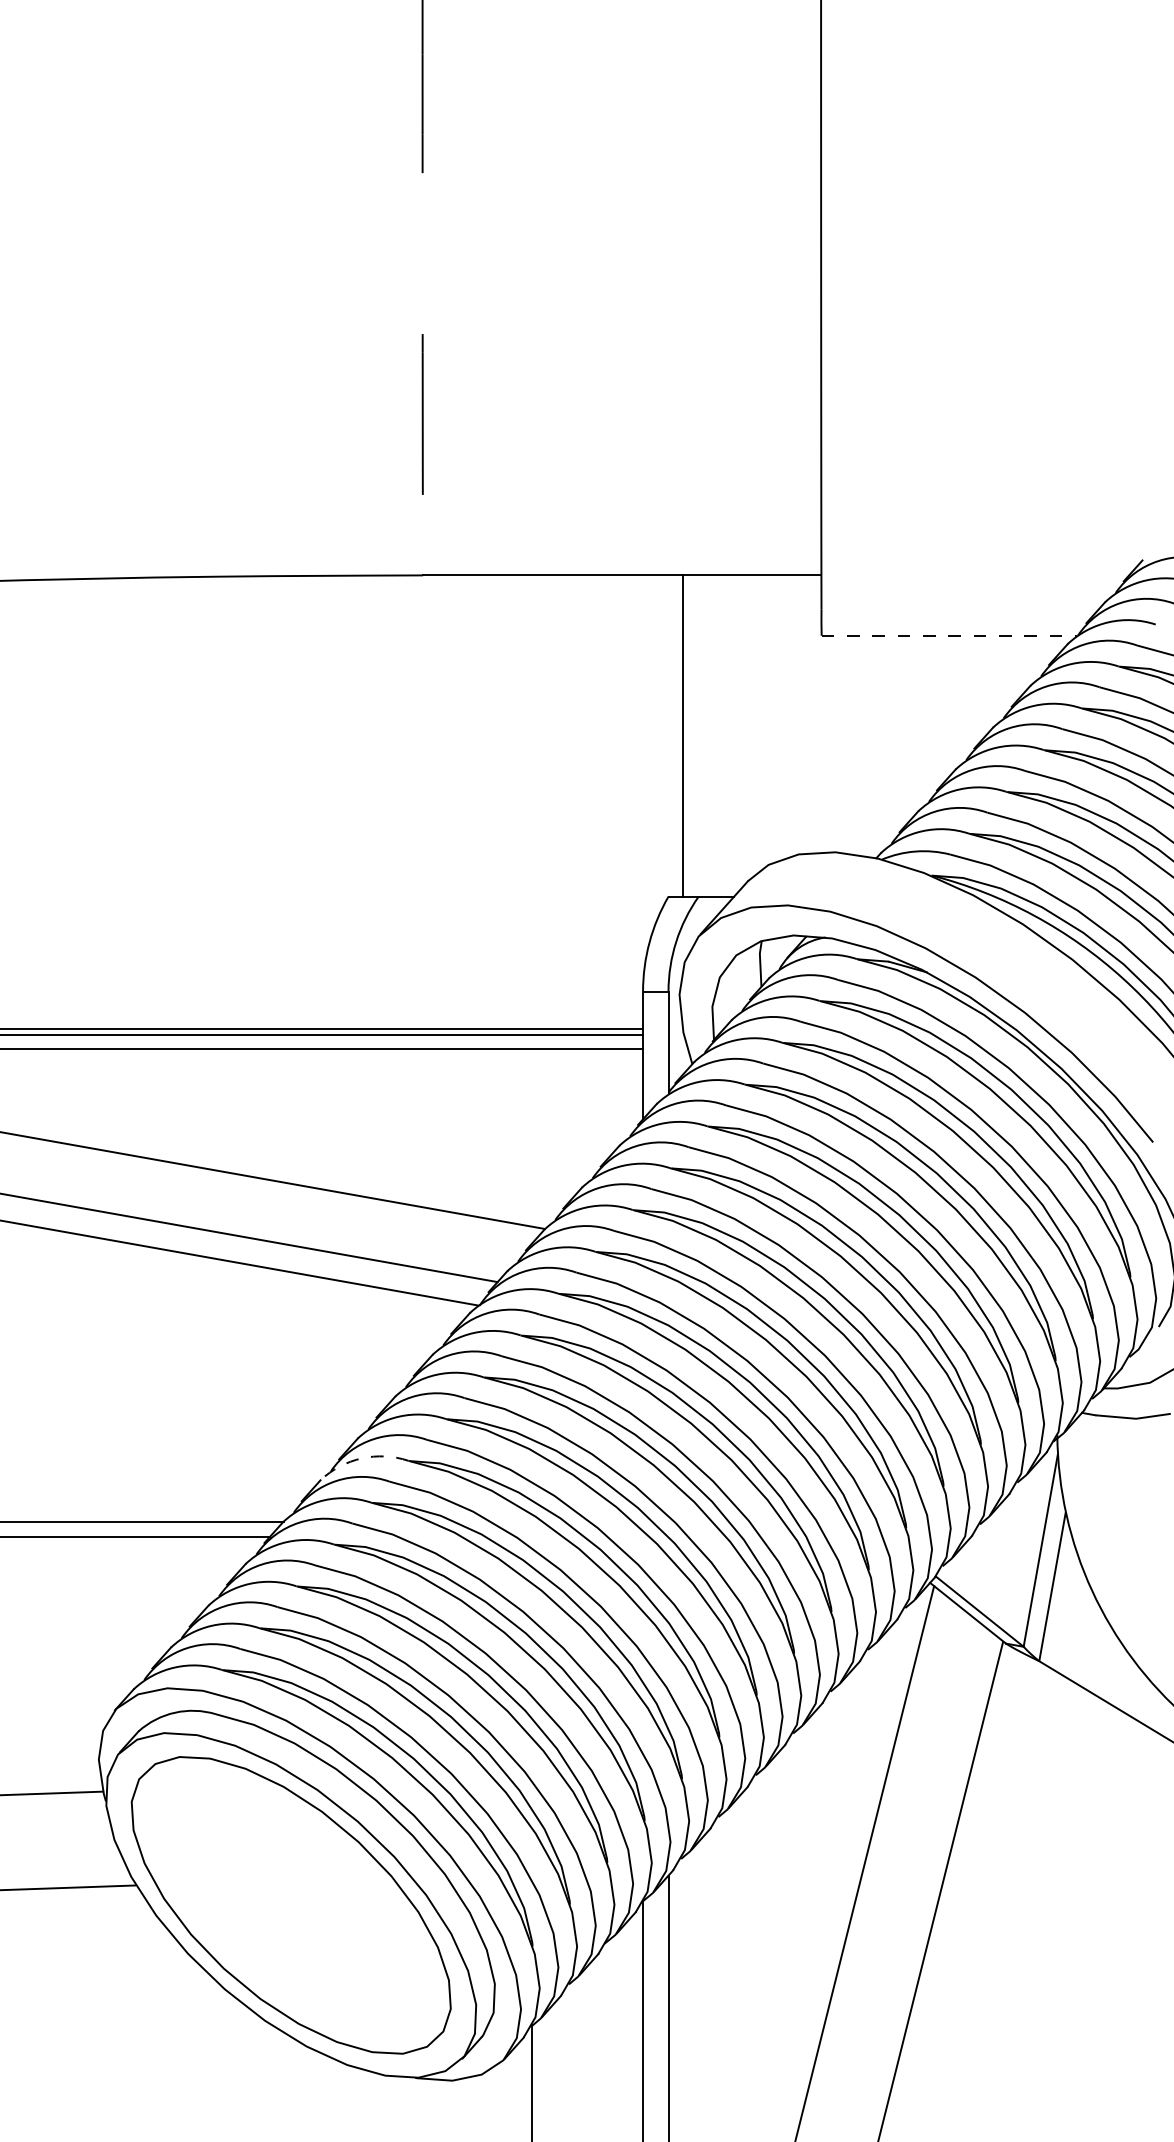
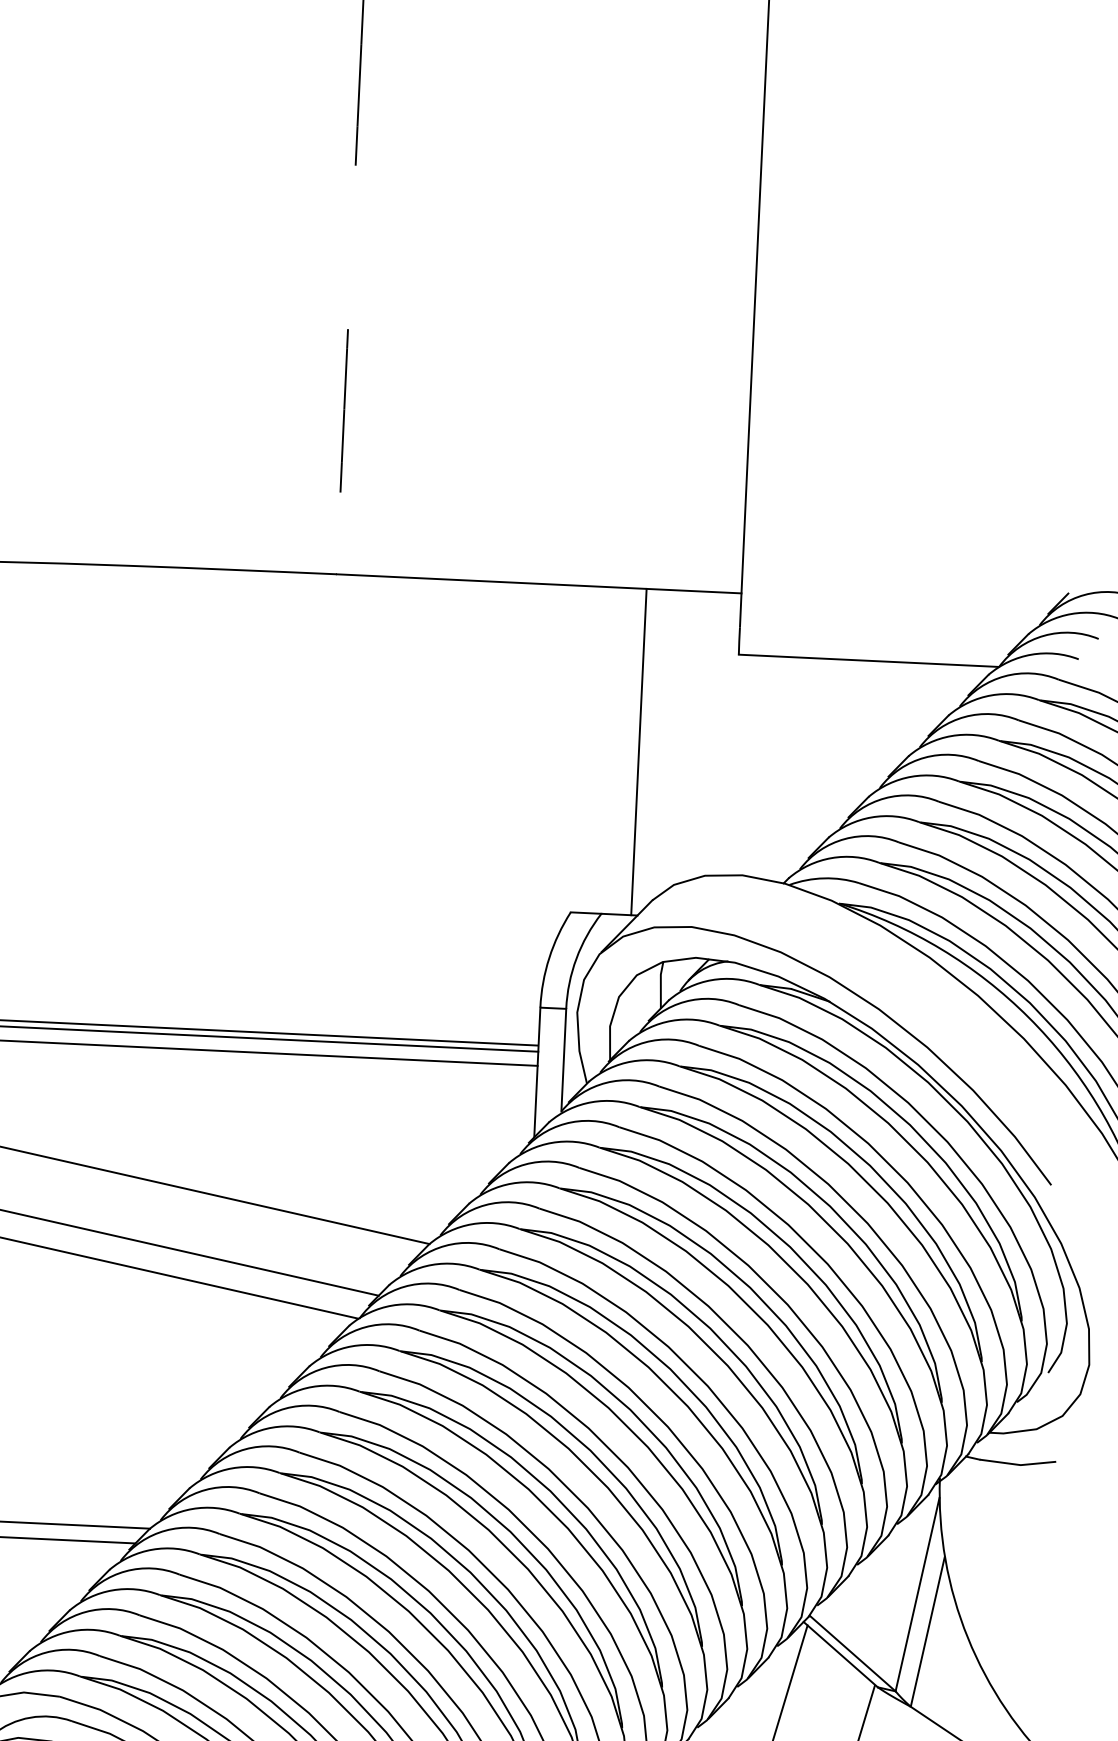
line: (949, 635) -> (868, 660), dashed -> solid
line: (683, 735) -> (639, 751), moved
arc: (361, 1458) -> (232, 1468), dashed -> solid

